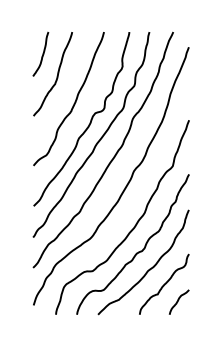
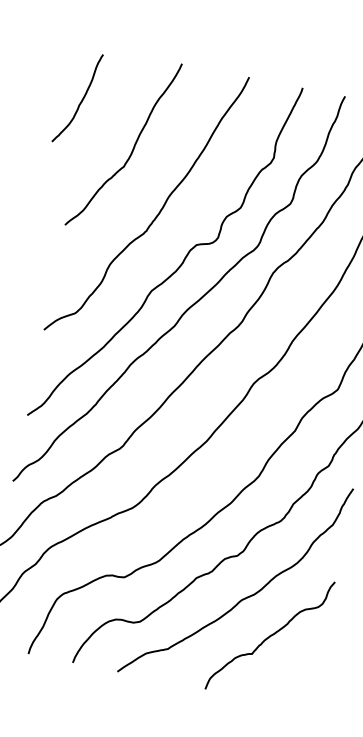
curve: (42, 53) -> (81, 97), moved
curve: (178, 301) -> (292, 677), removed

